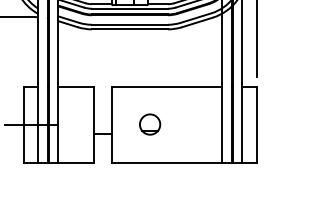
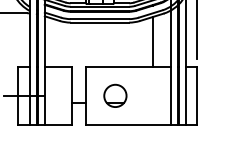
line: (198, 53) -> (152, 41), added
part: (150, 124) -> (115, 95), size x1.43

